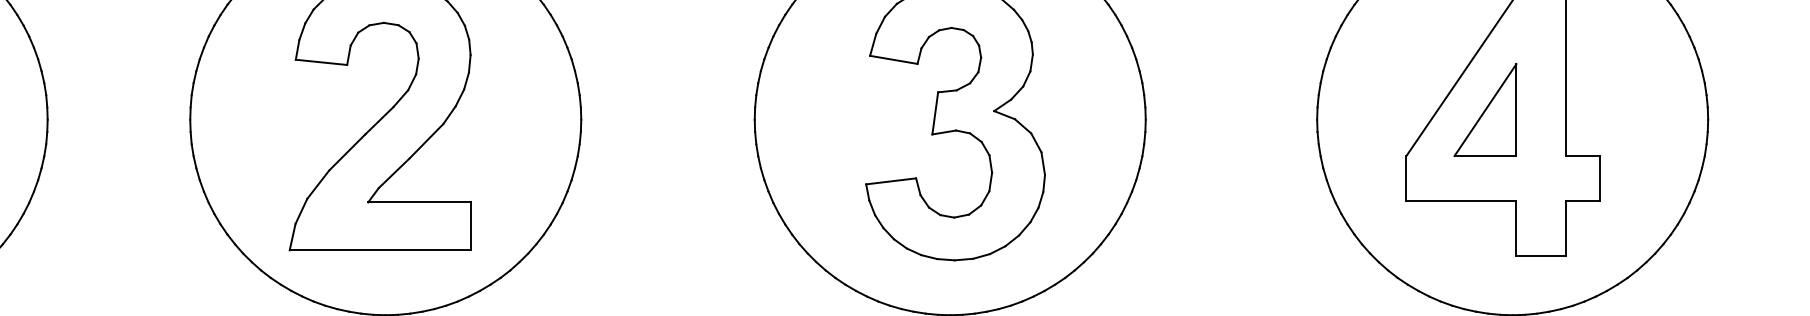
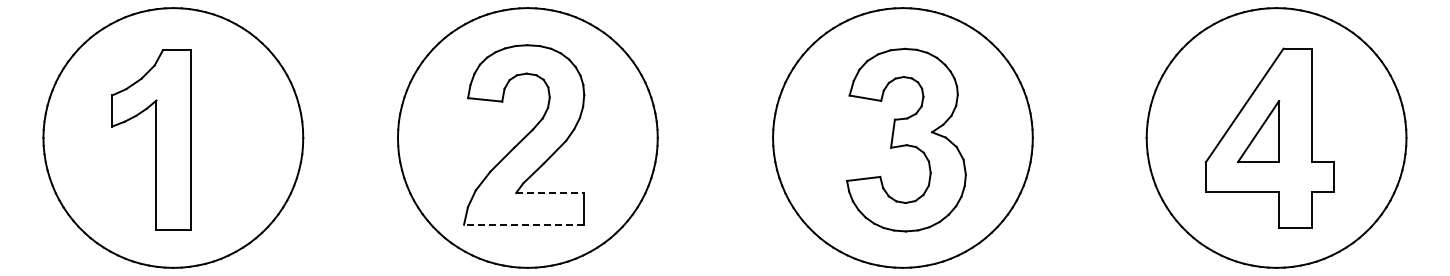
line: (419, 201) -> (550, 192), solid -> dashed
line: (379, 249) -> (523, 224), solid -> dashed

